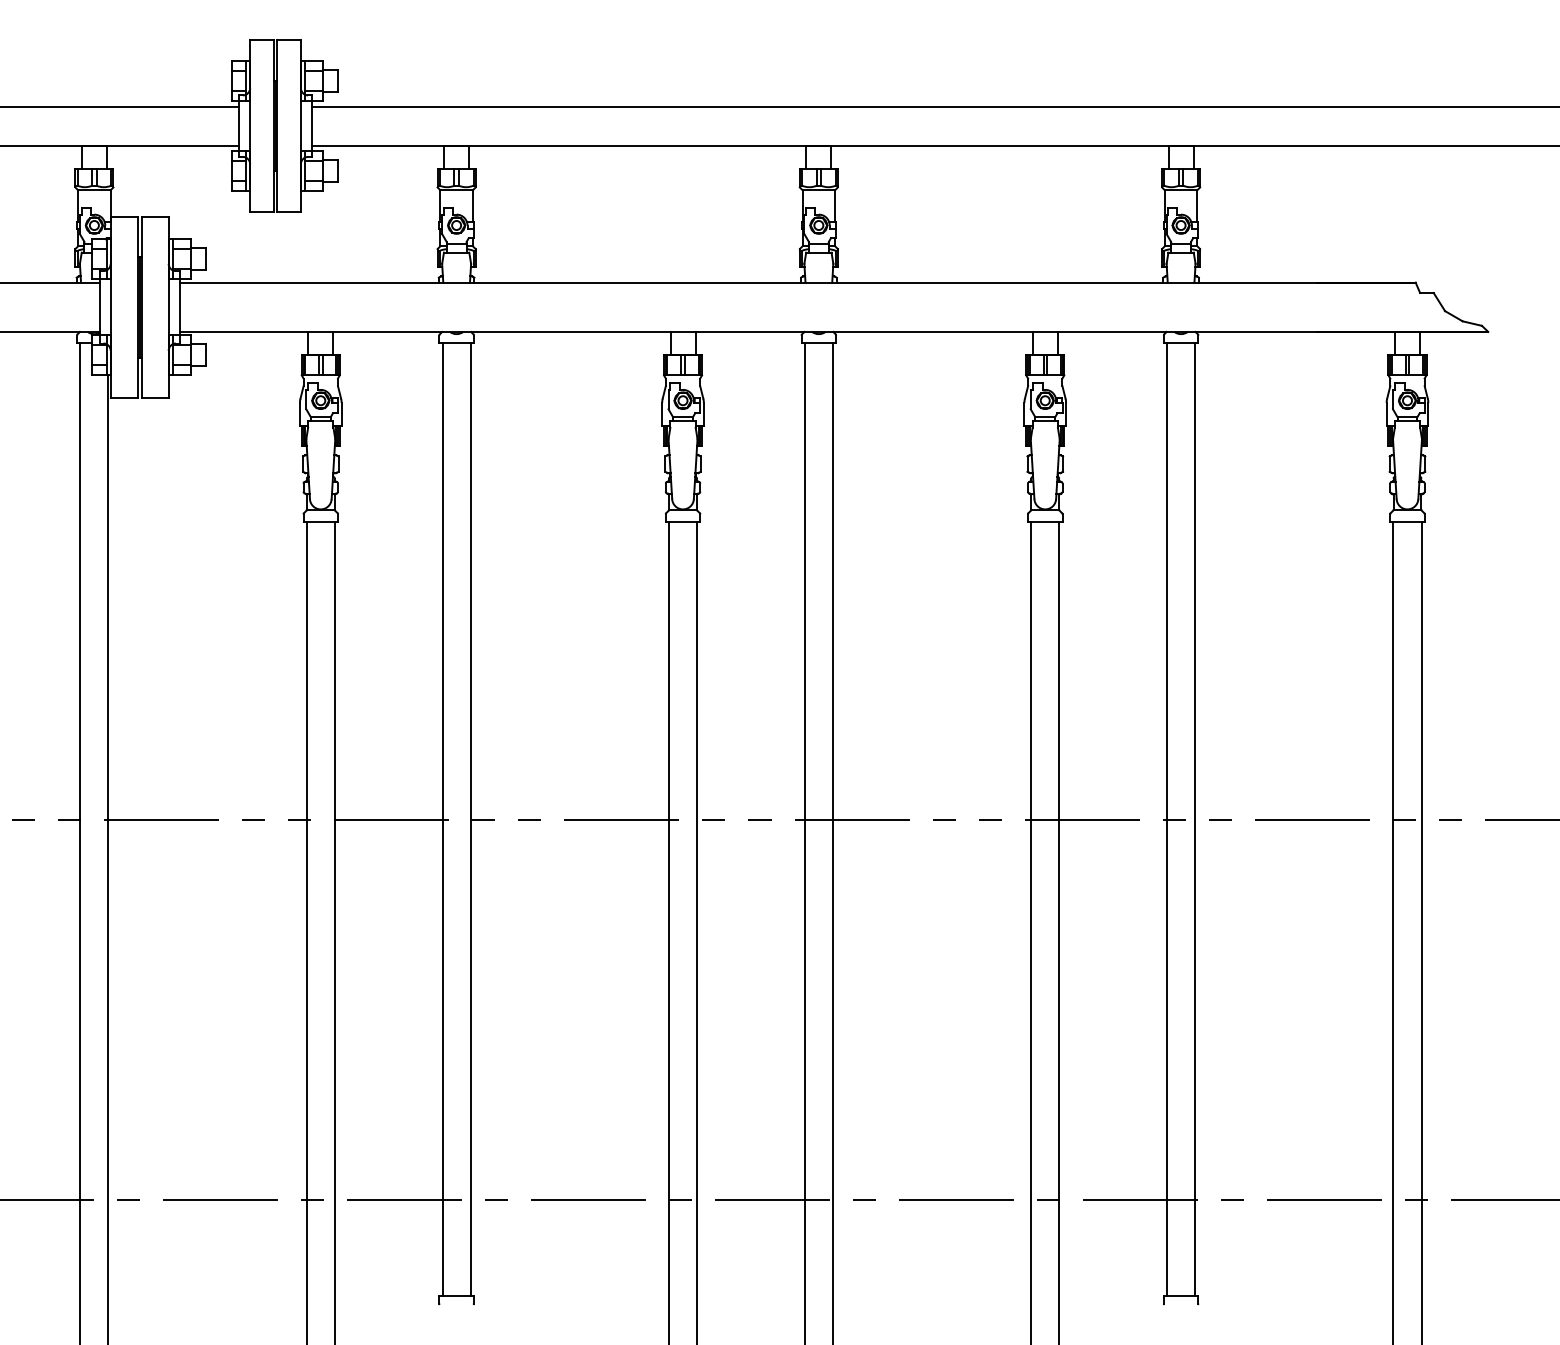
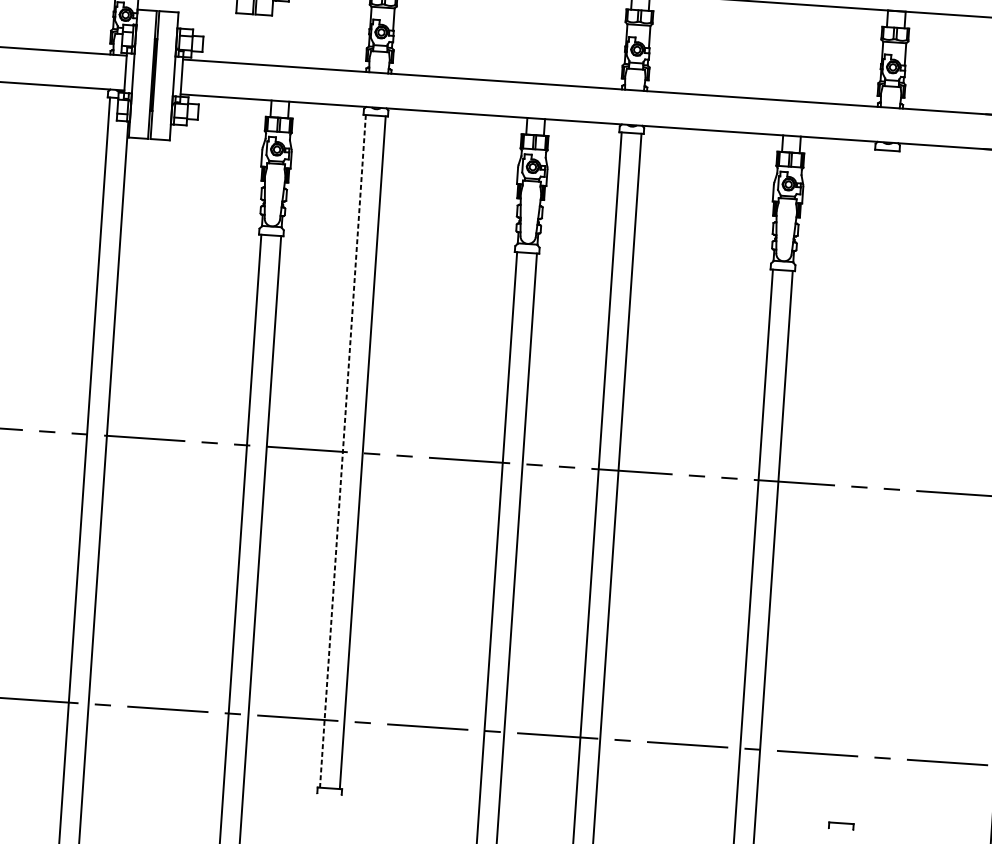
line: (1167, 819) -> (854, 486), removed
line: (1195, 819) -> (874, 487), removed
line: (442, 820) -> (342, 452), solid -> dashed

